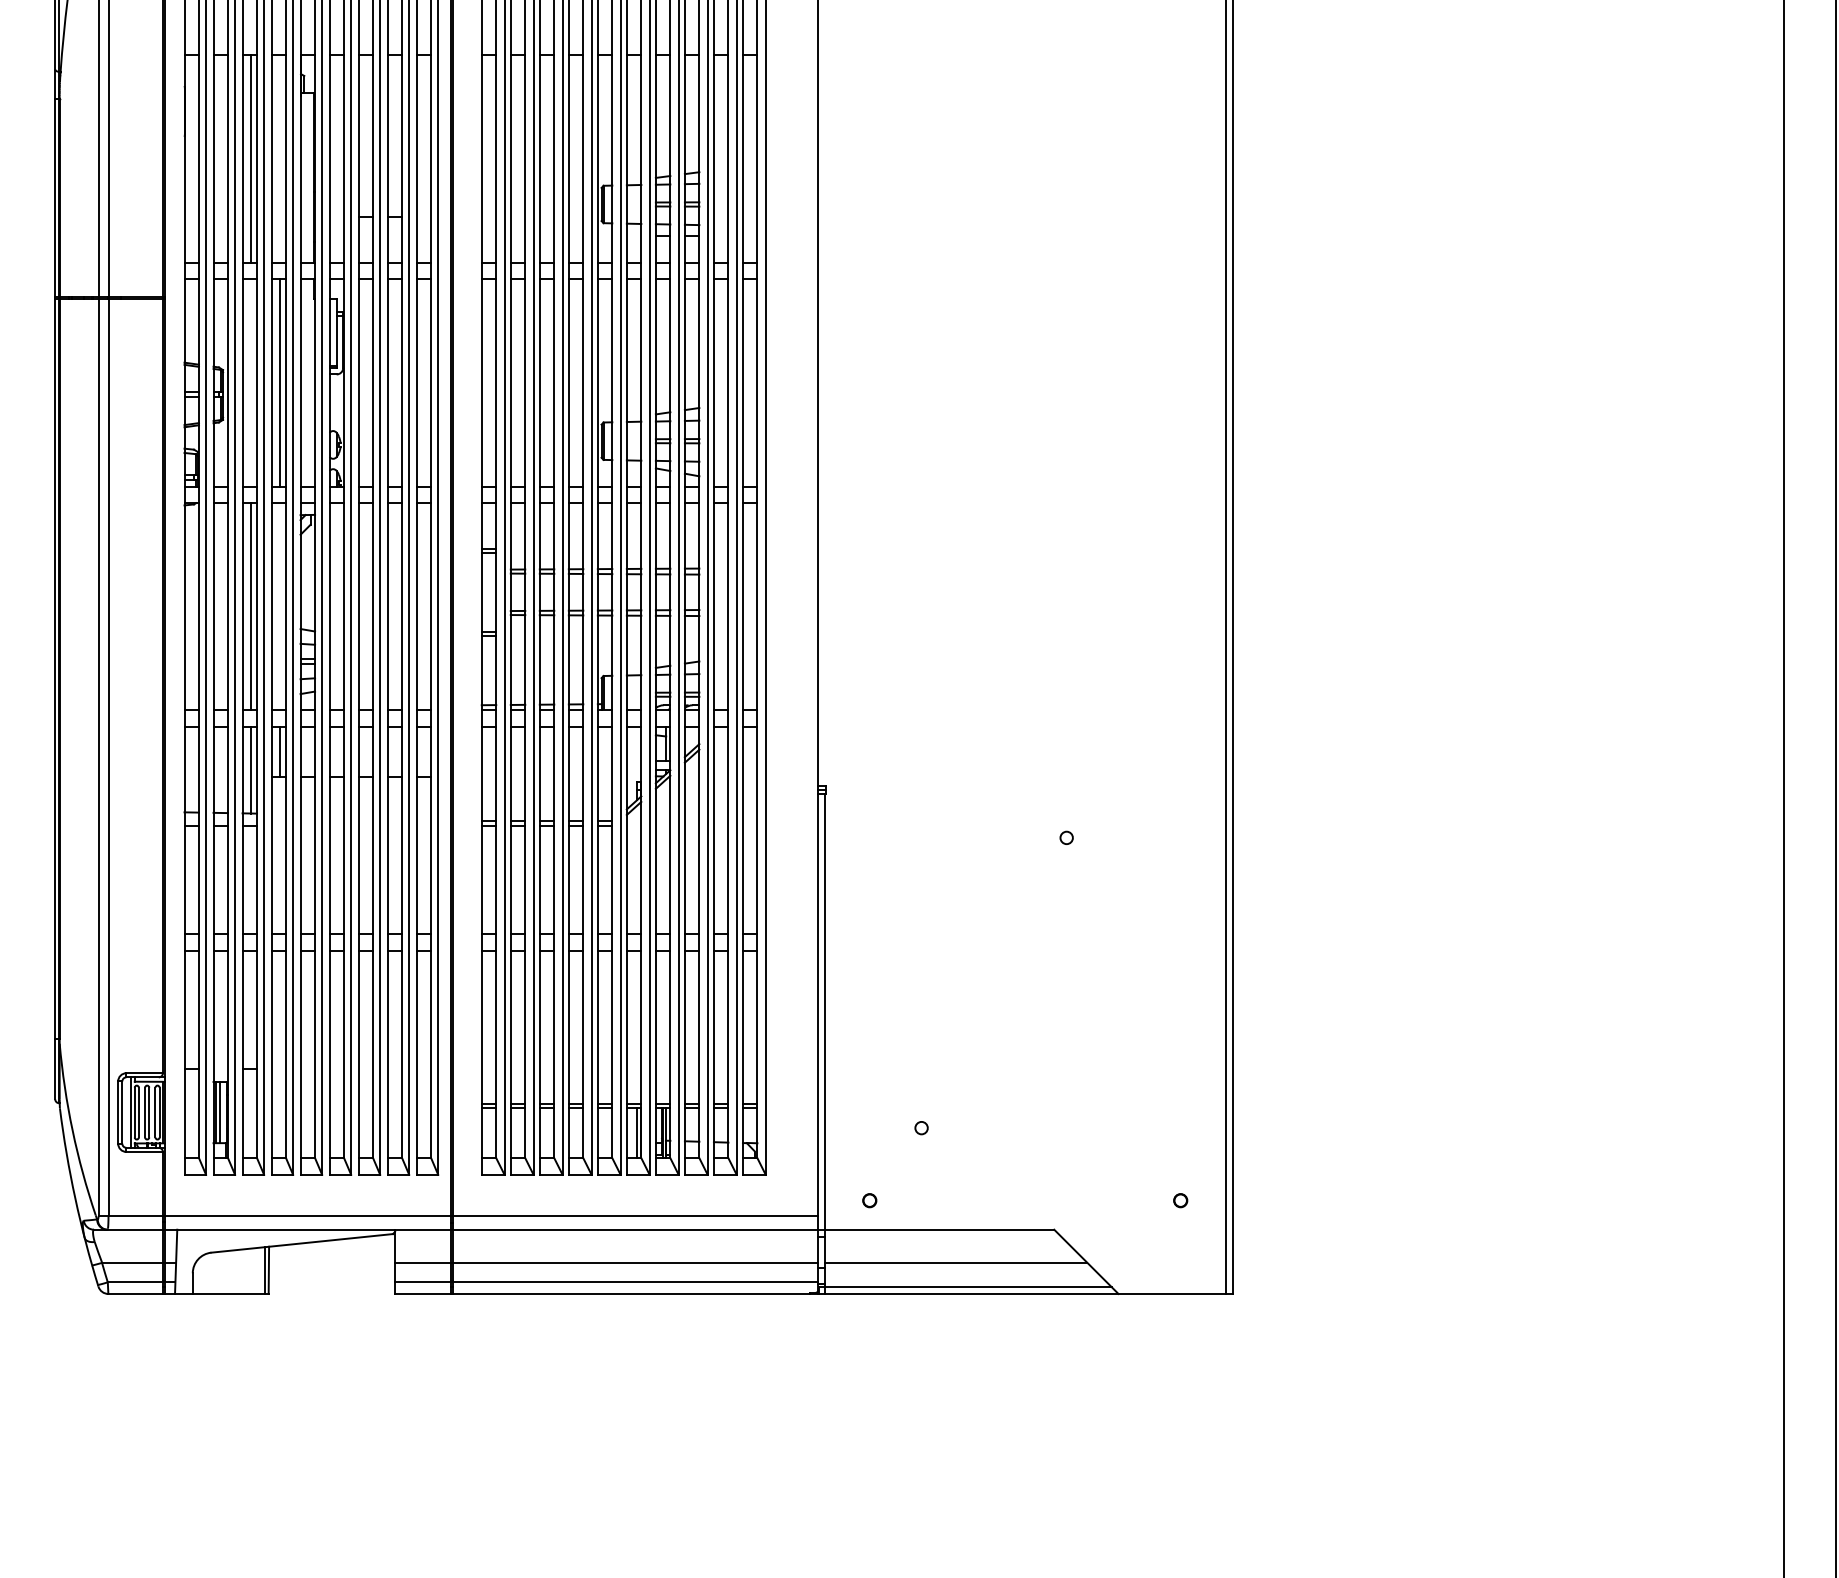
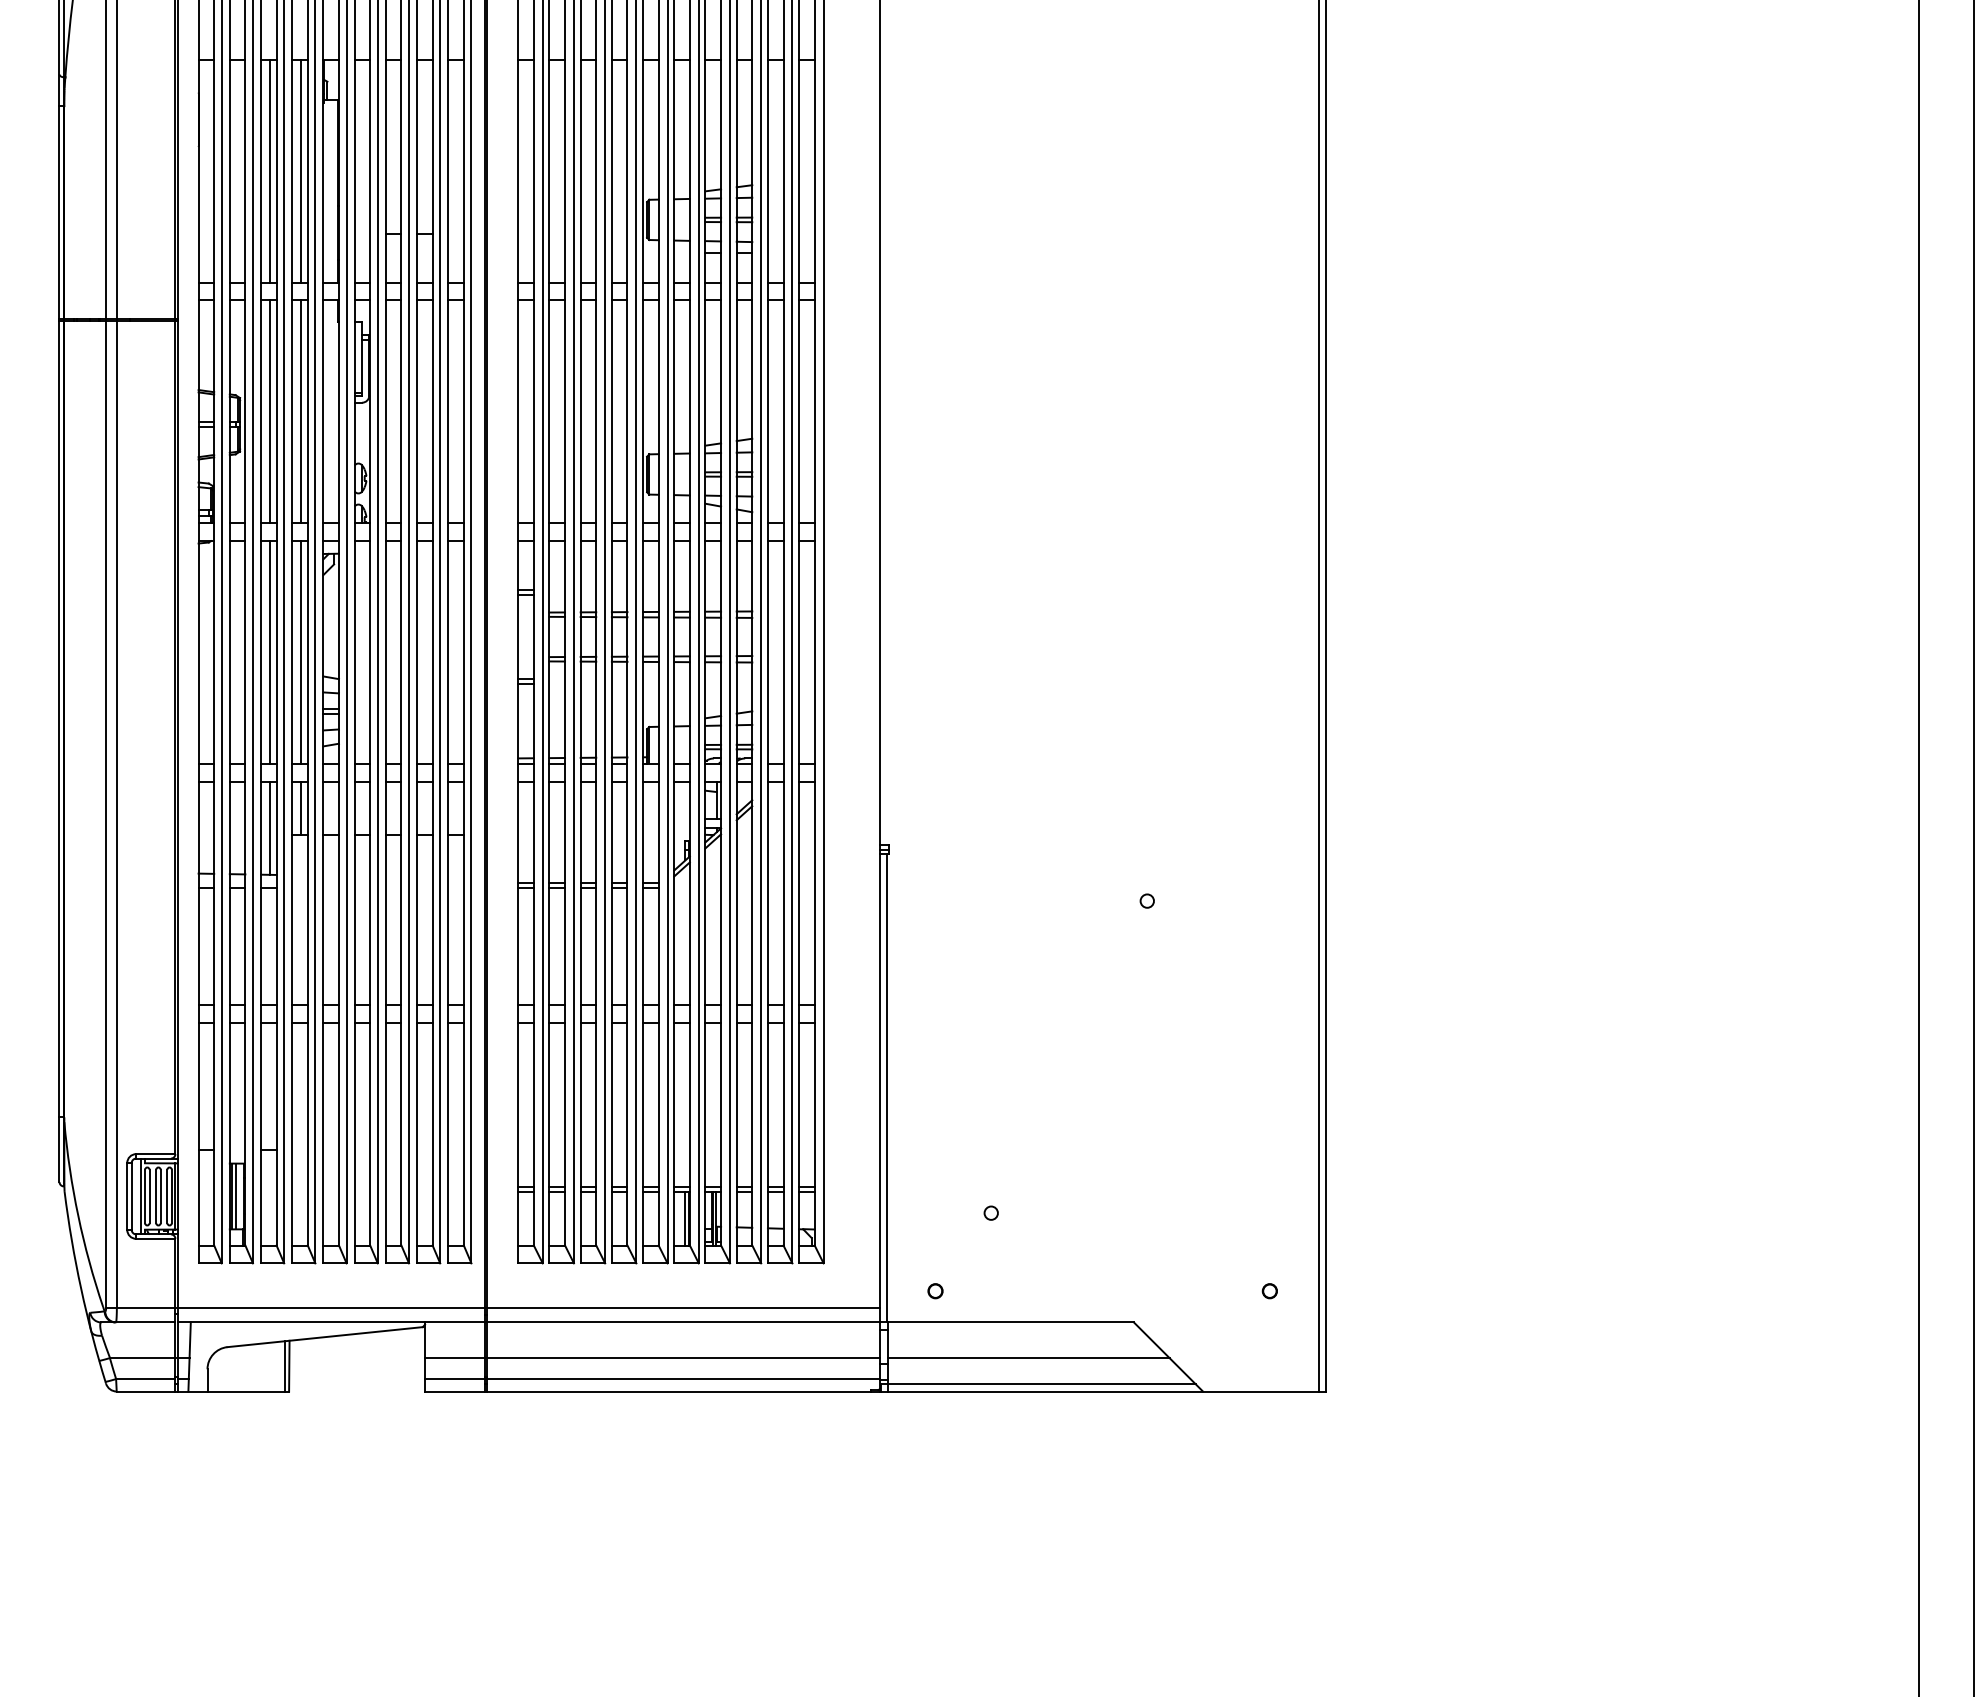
line: (279, 158) -> (300, 170), added
line: (250, 382) -> (269, 411), added
line: (279, 606) -> (300, 652), added

